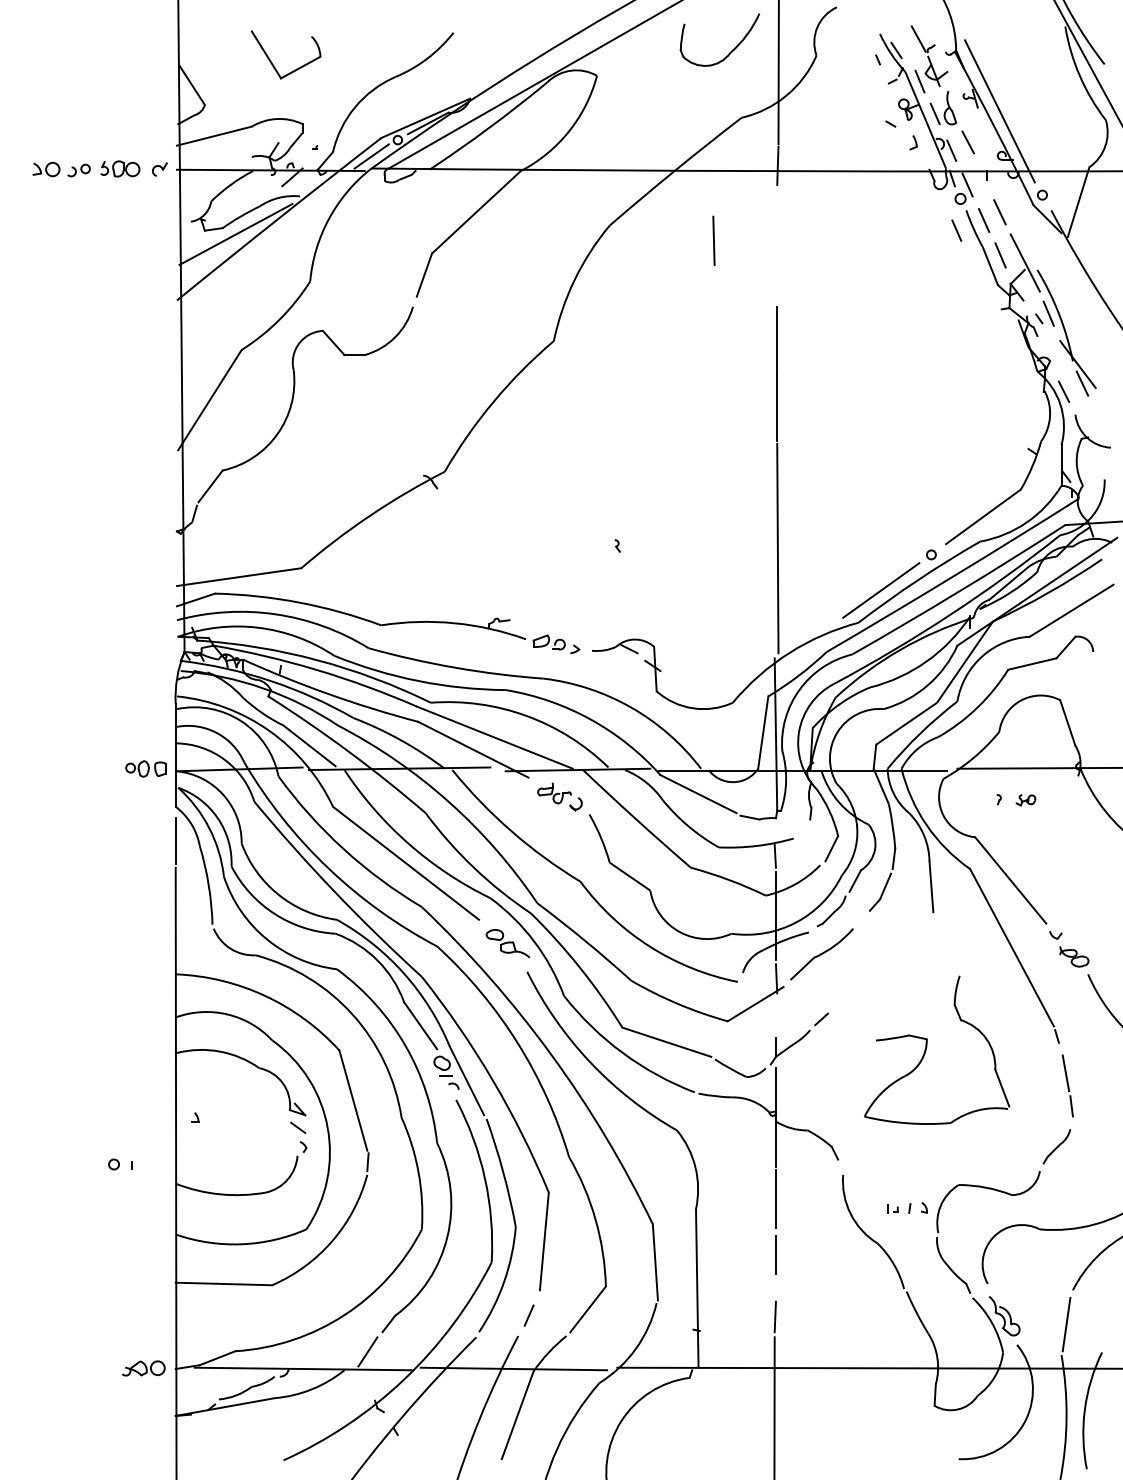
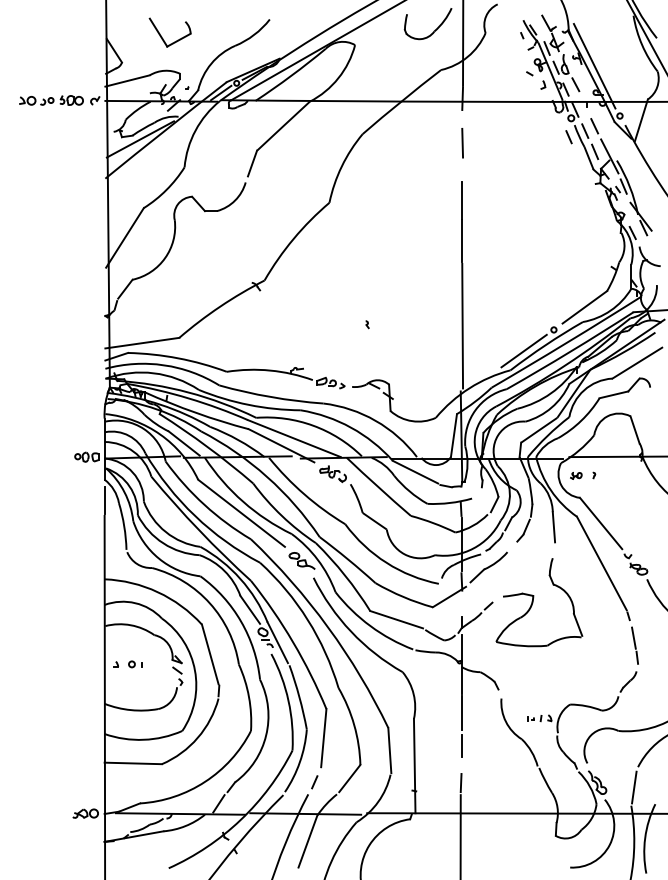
line: (713, 241) -> (462, 143), moved
part: (1026, 799) -> (576, 475), moved
part: (937, 1050) -> (539, 602), moved
part: (120, 1164) -> (135, 664), moved

